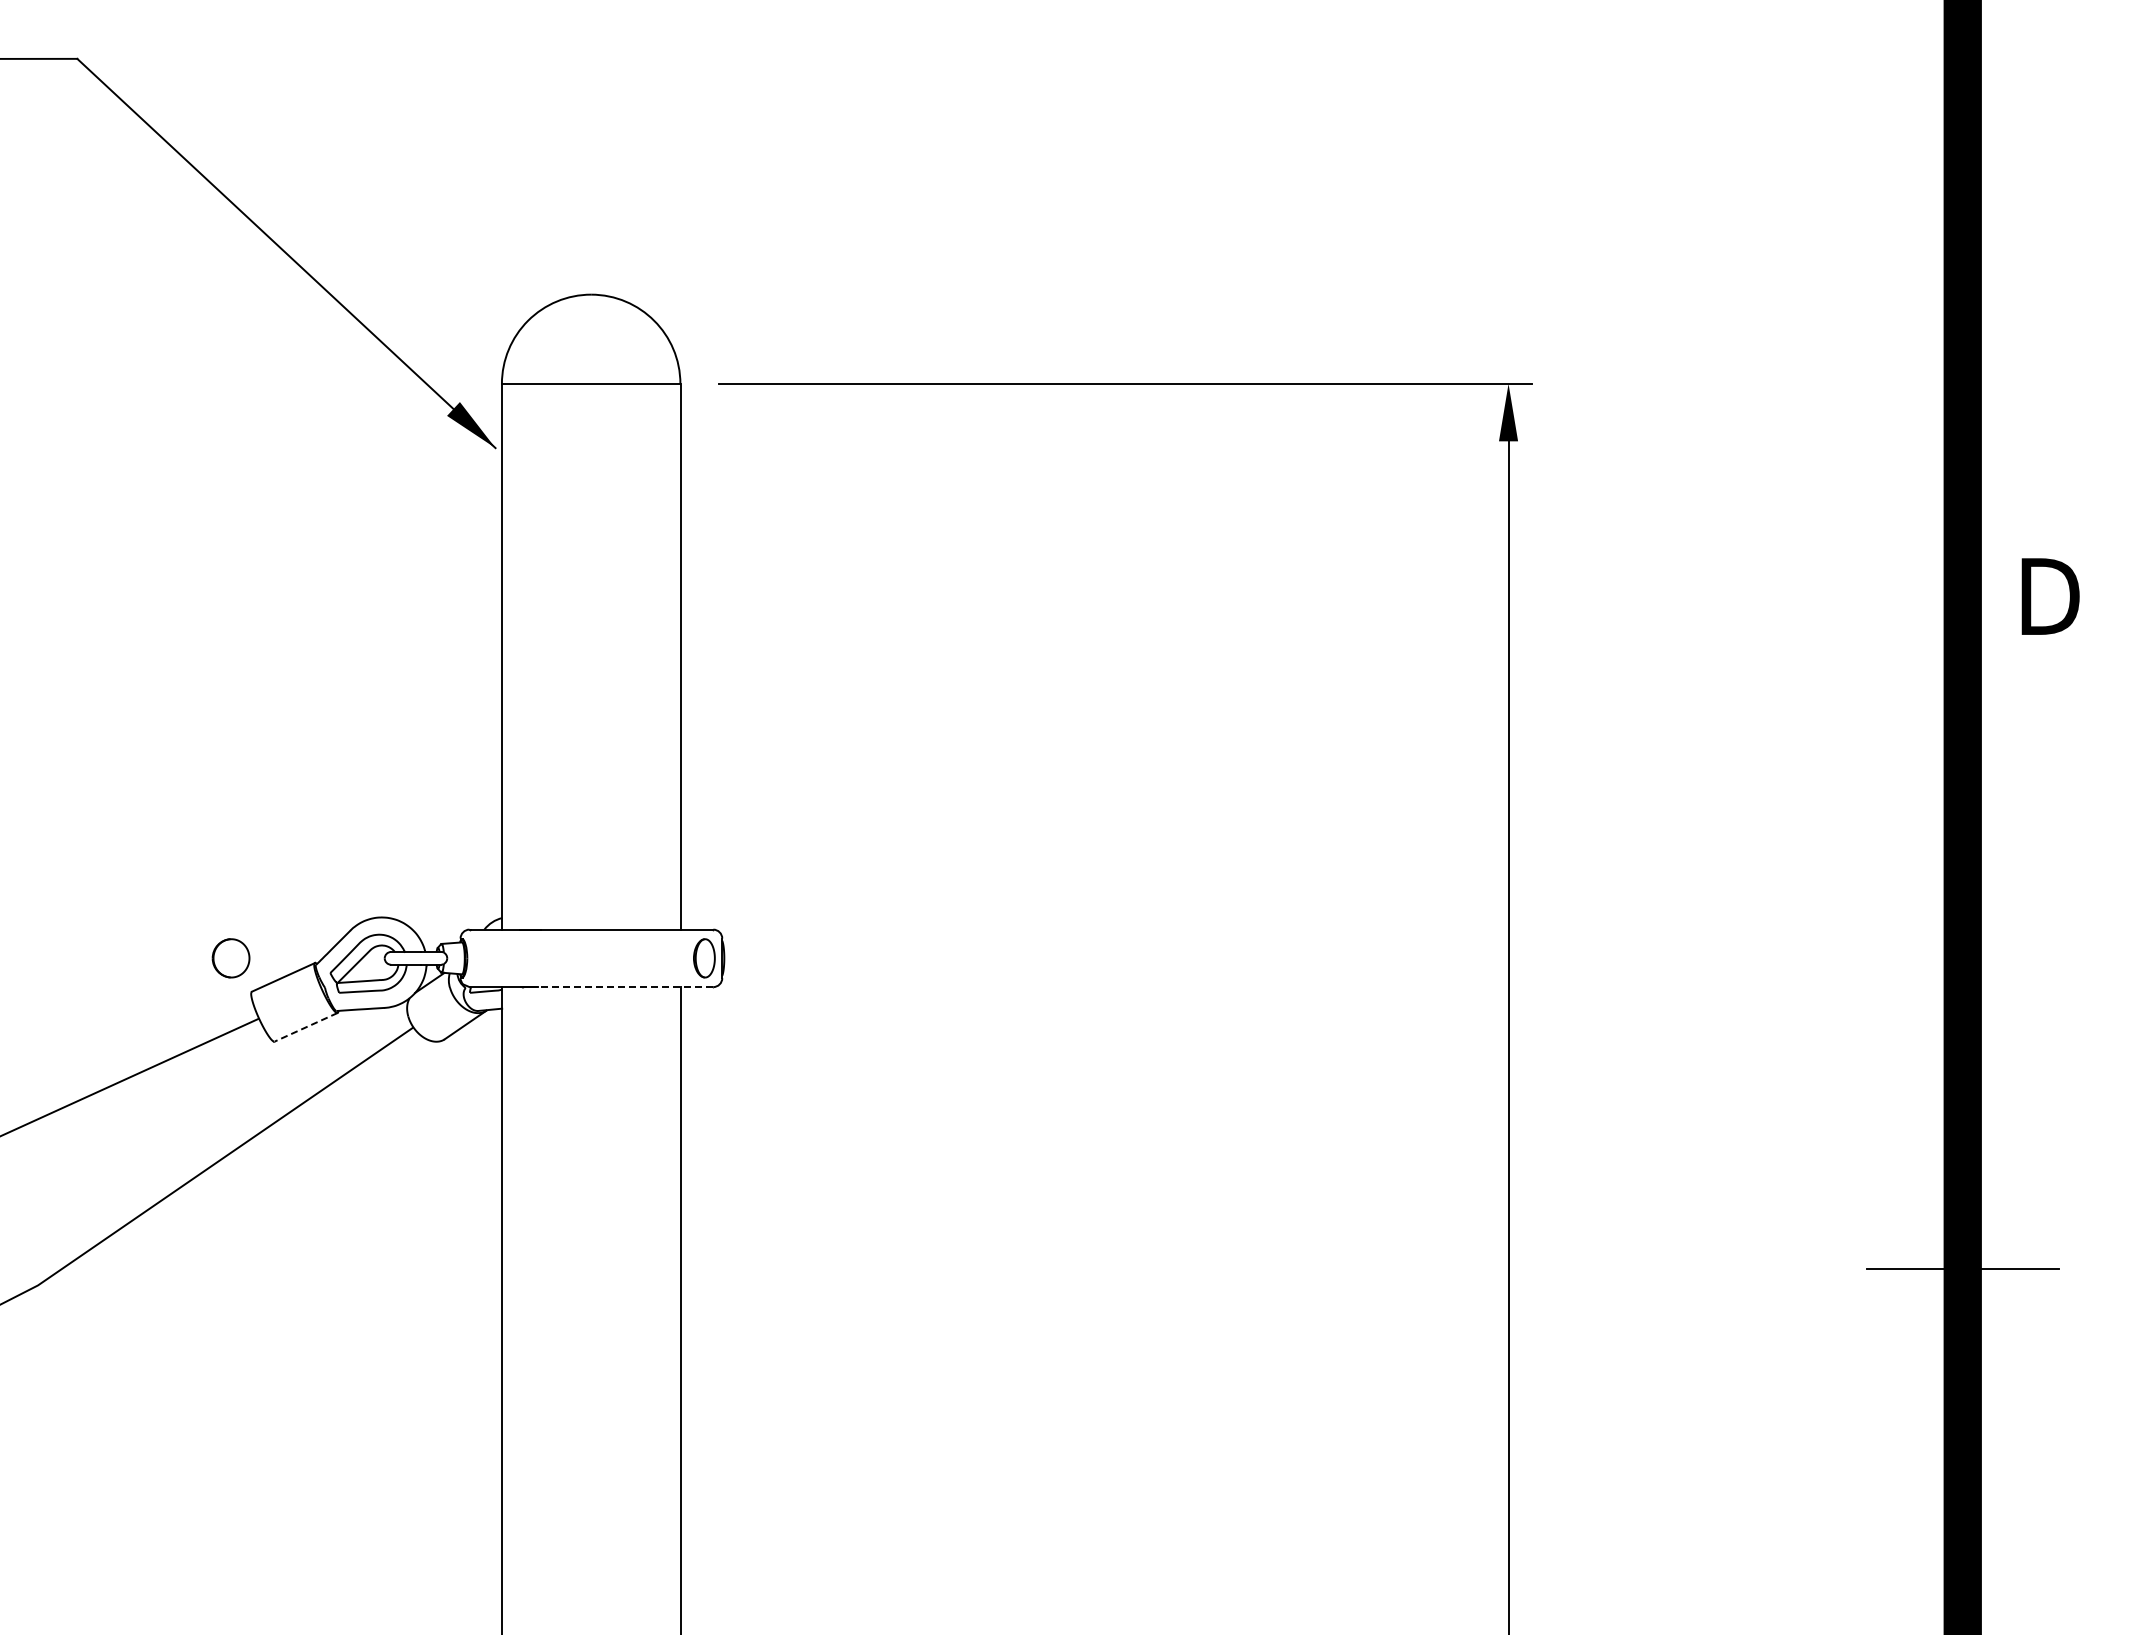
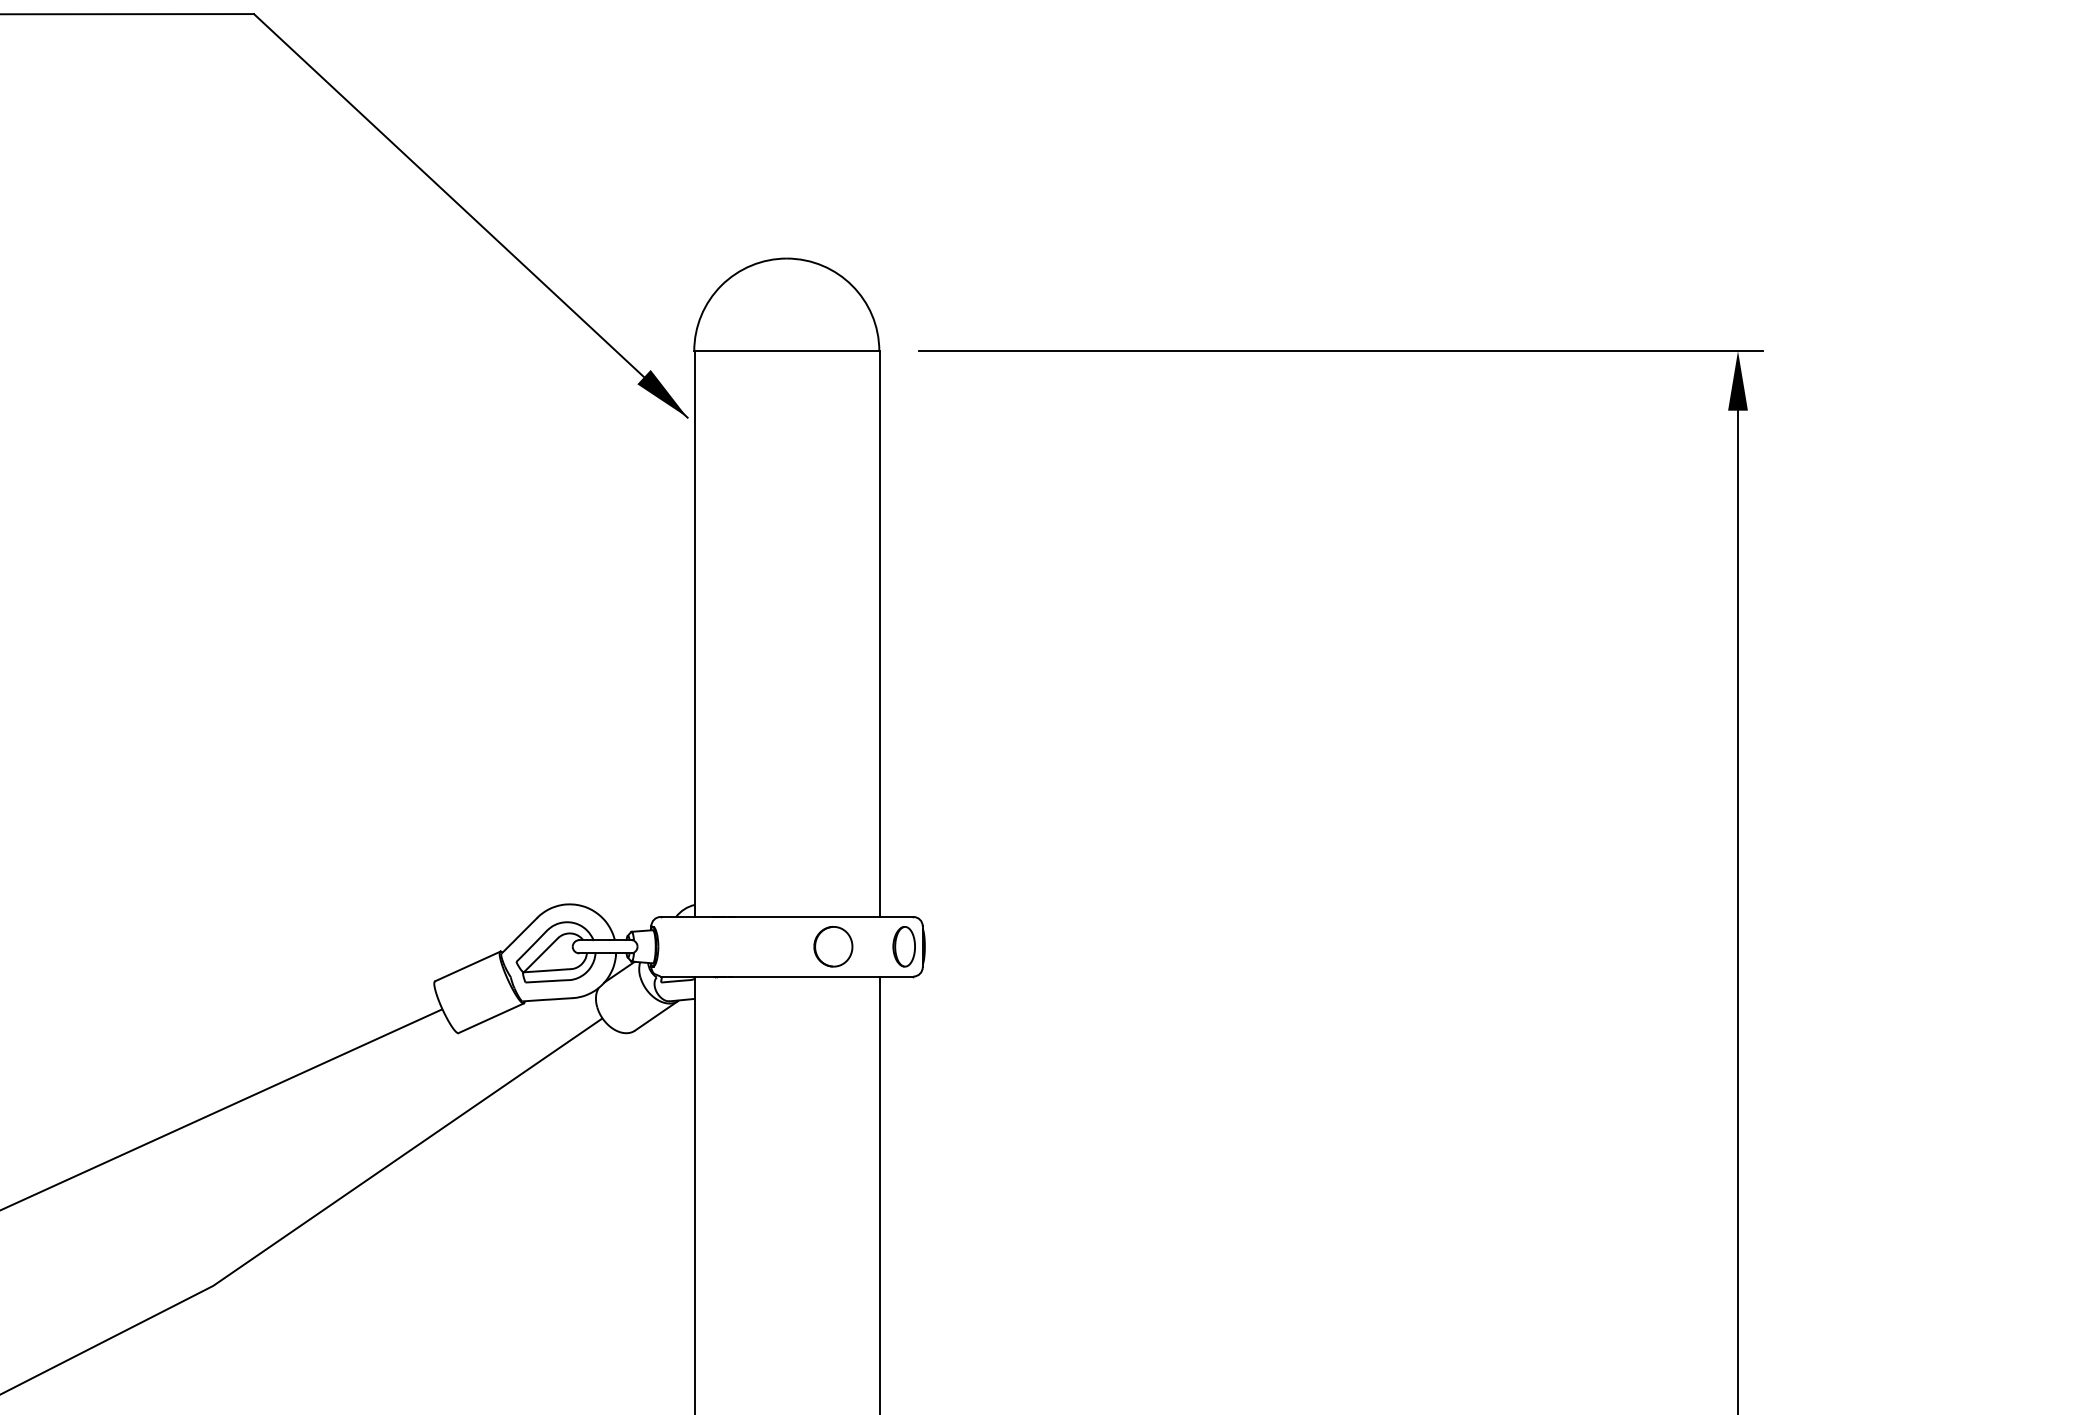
part: (230, 958) -> (832, 946), moved
line: (625, 987) -> (822, 976), dashed -> solid
line: (306, 1027) -> (491, 1018), dashed -> solid

